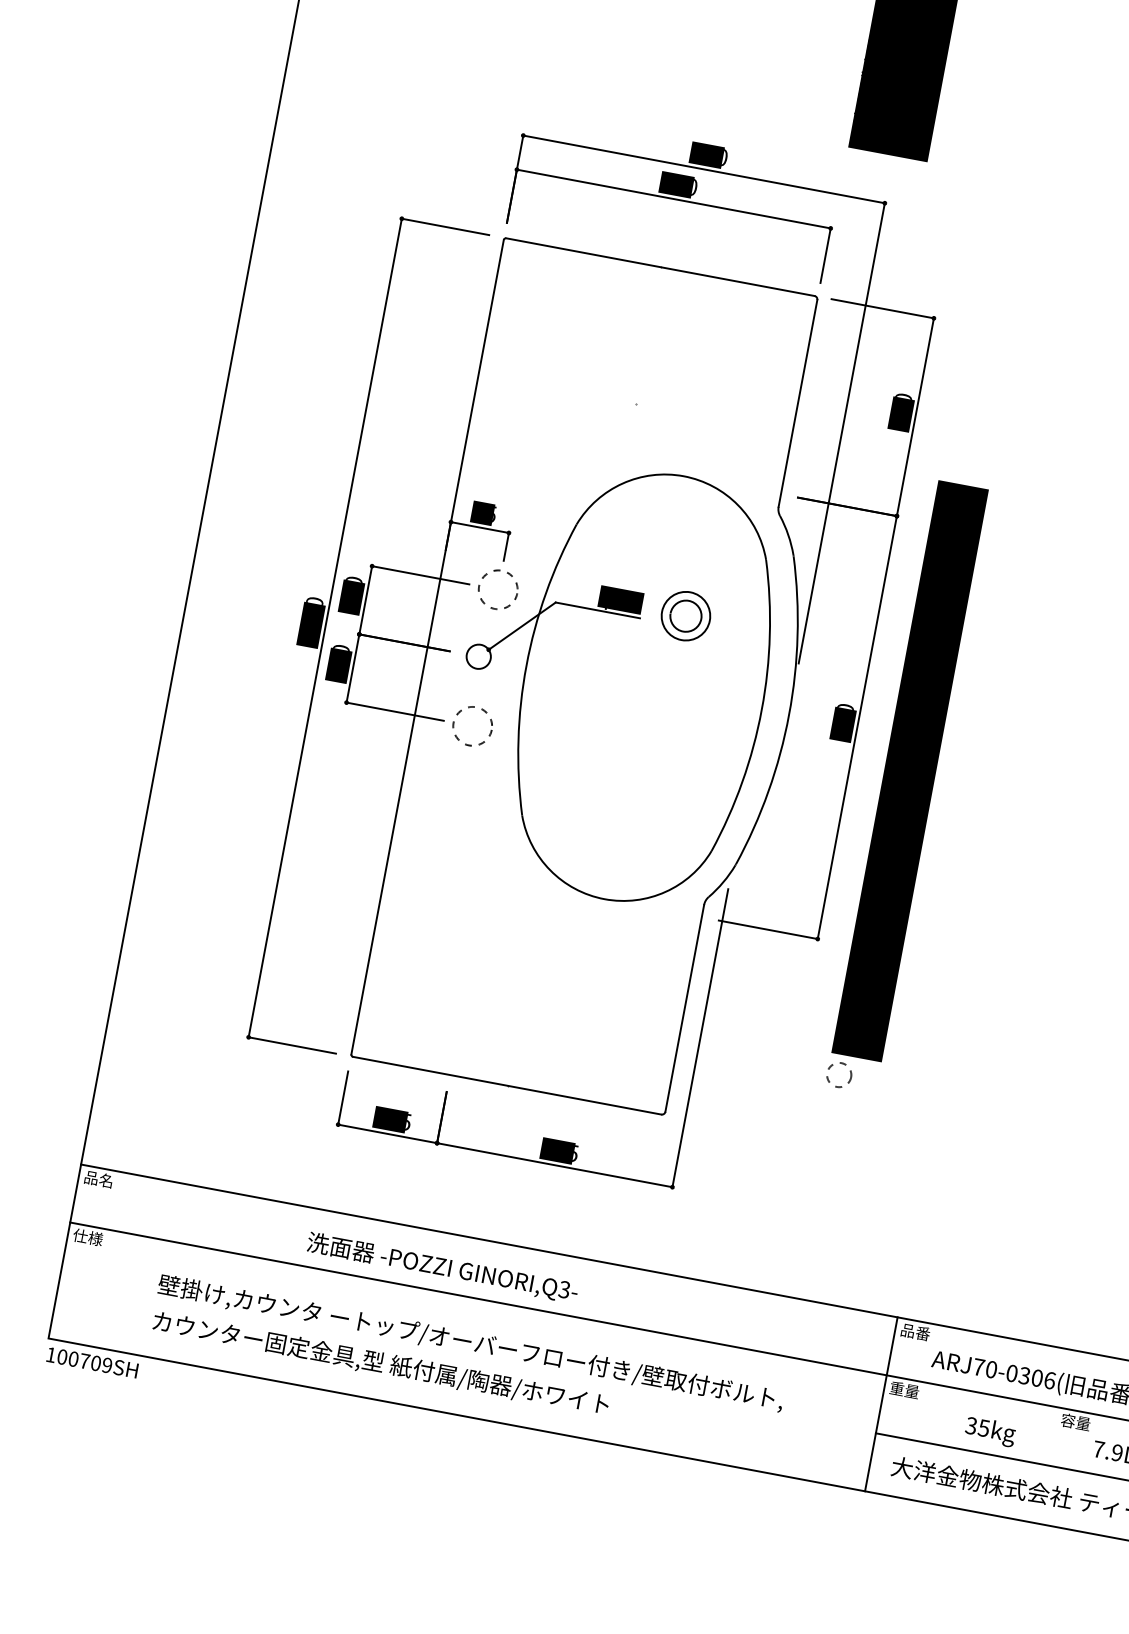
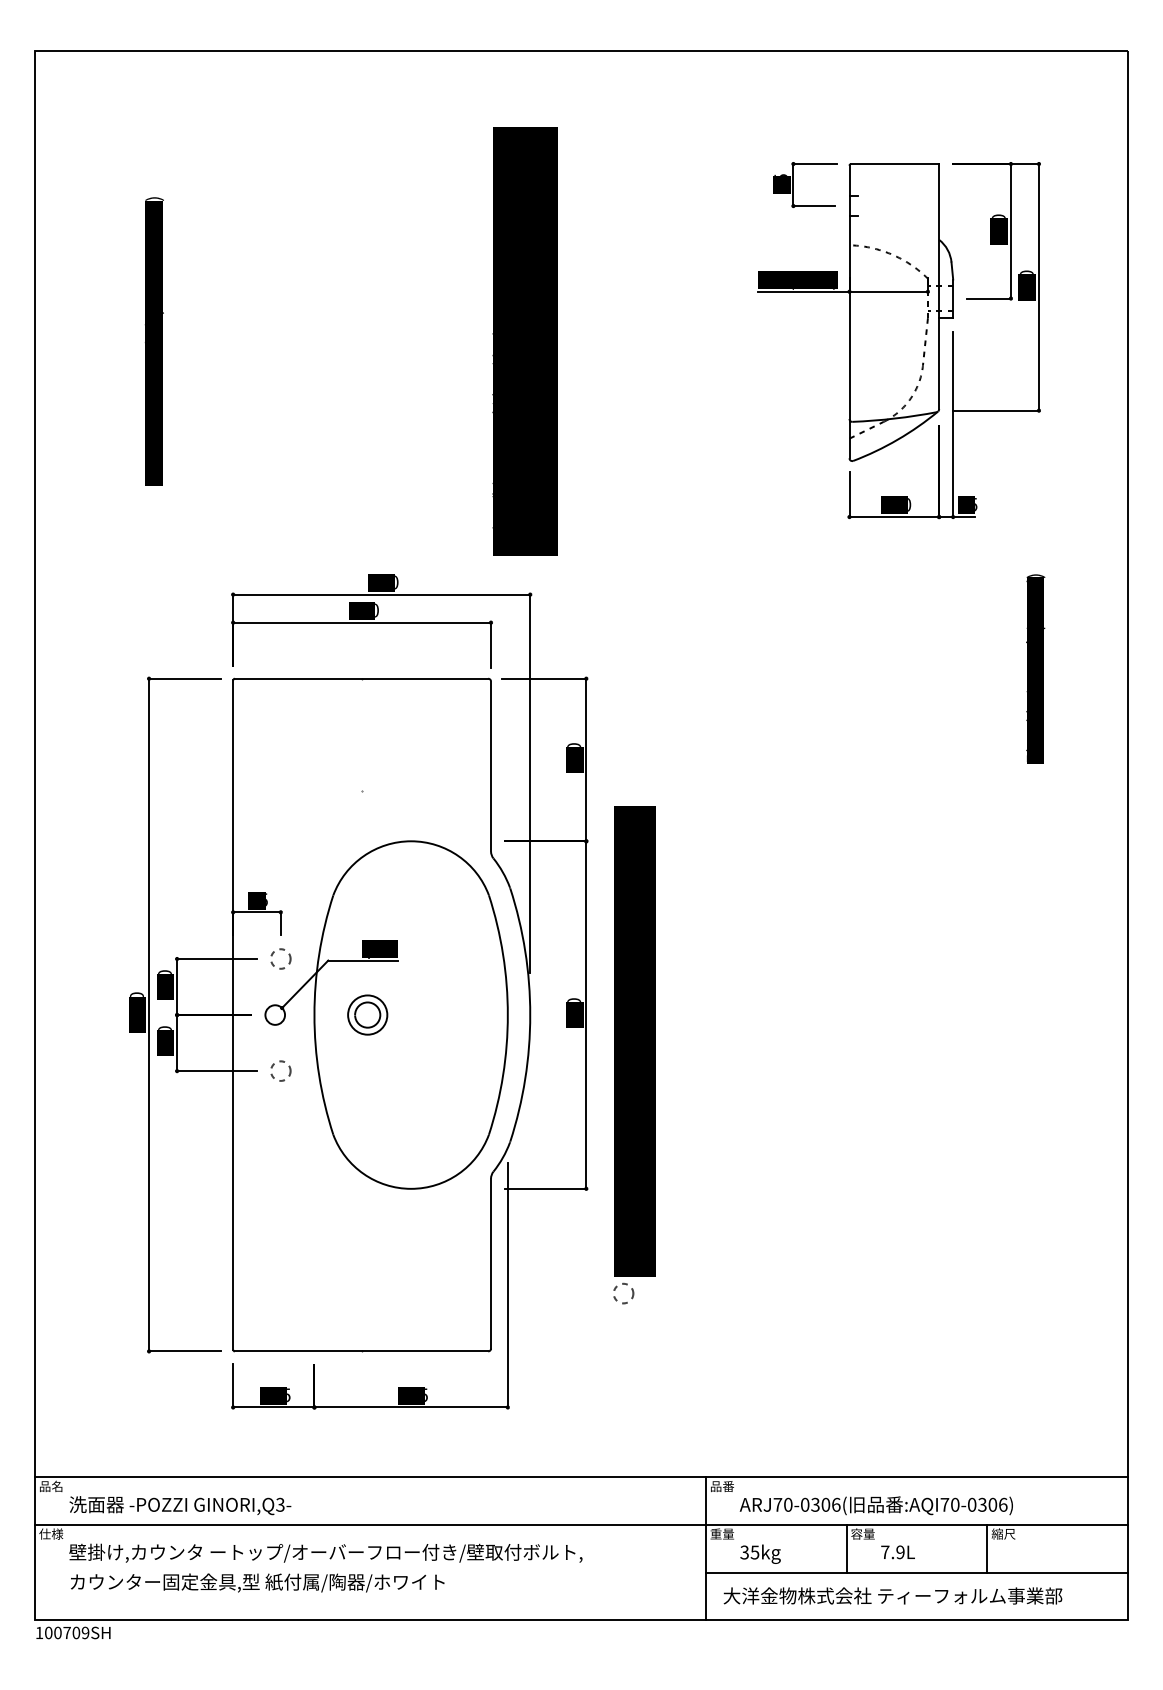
circle: (498, 589) -> (280, 958), size x0.62
part: (685, 615) -> (367, 1014), moved
circle: (472, 725) -> (280, 1070), size x0.62
text: (442, 1267) -> (180, 1505), moved
text: (467, 1360) -> (325, 1567), moved
text: (990, 1430) -> (760, 1553), moved
line: (1052, 1435) -> (846, 1548), added

